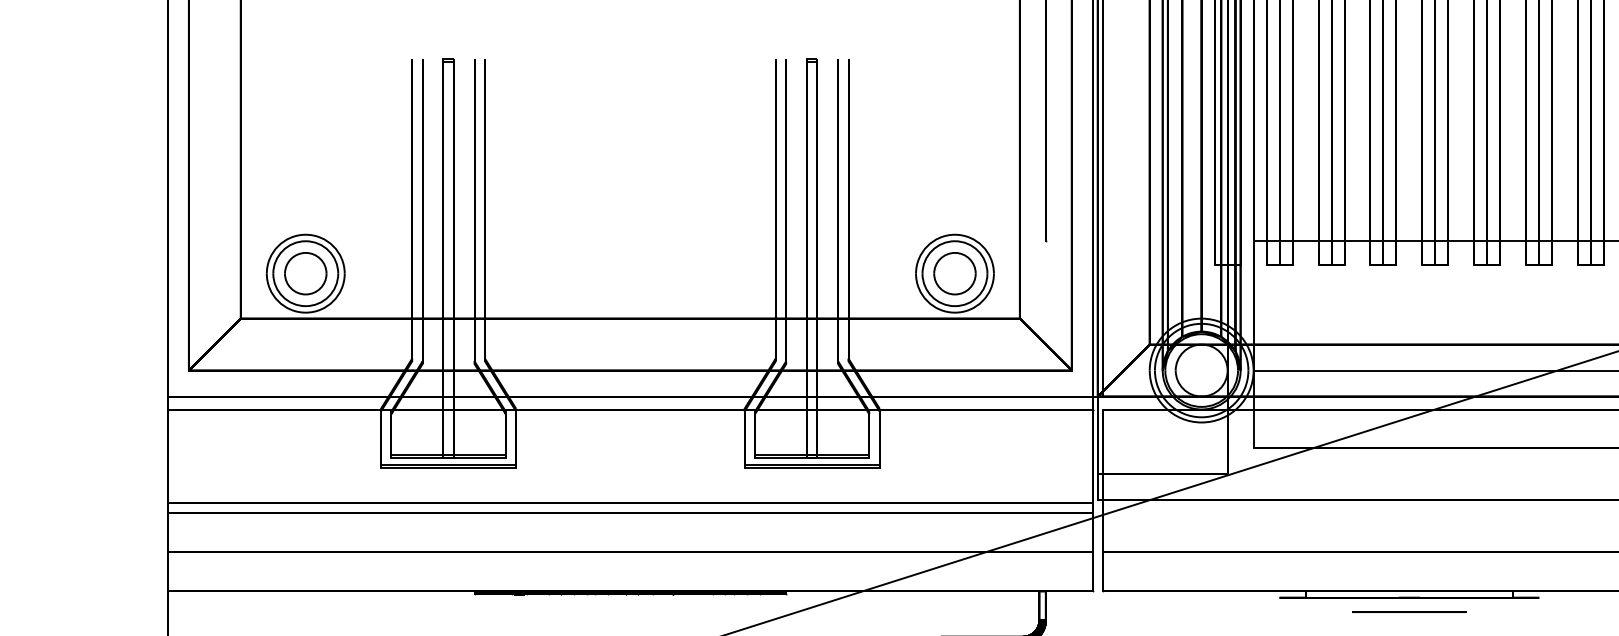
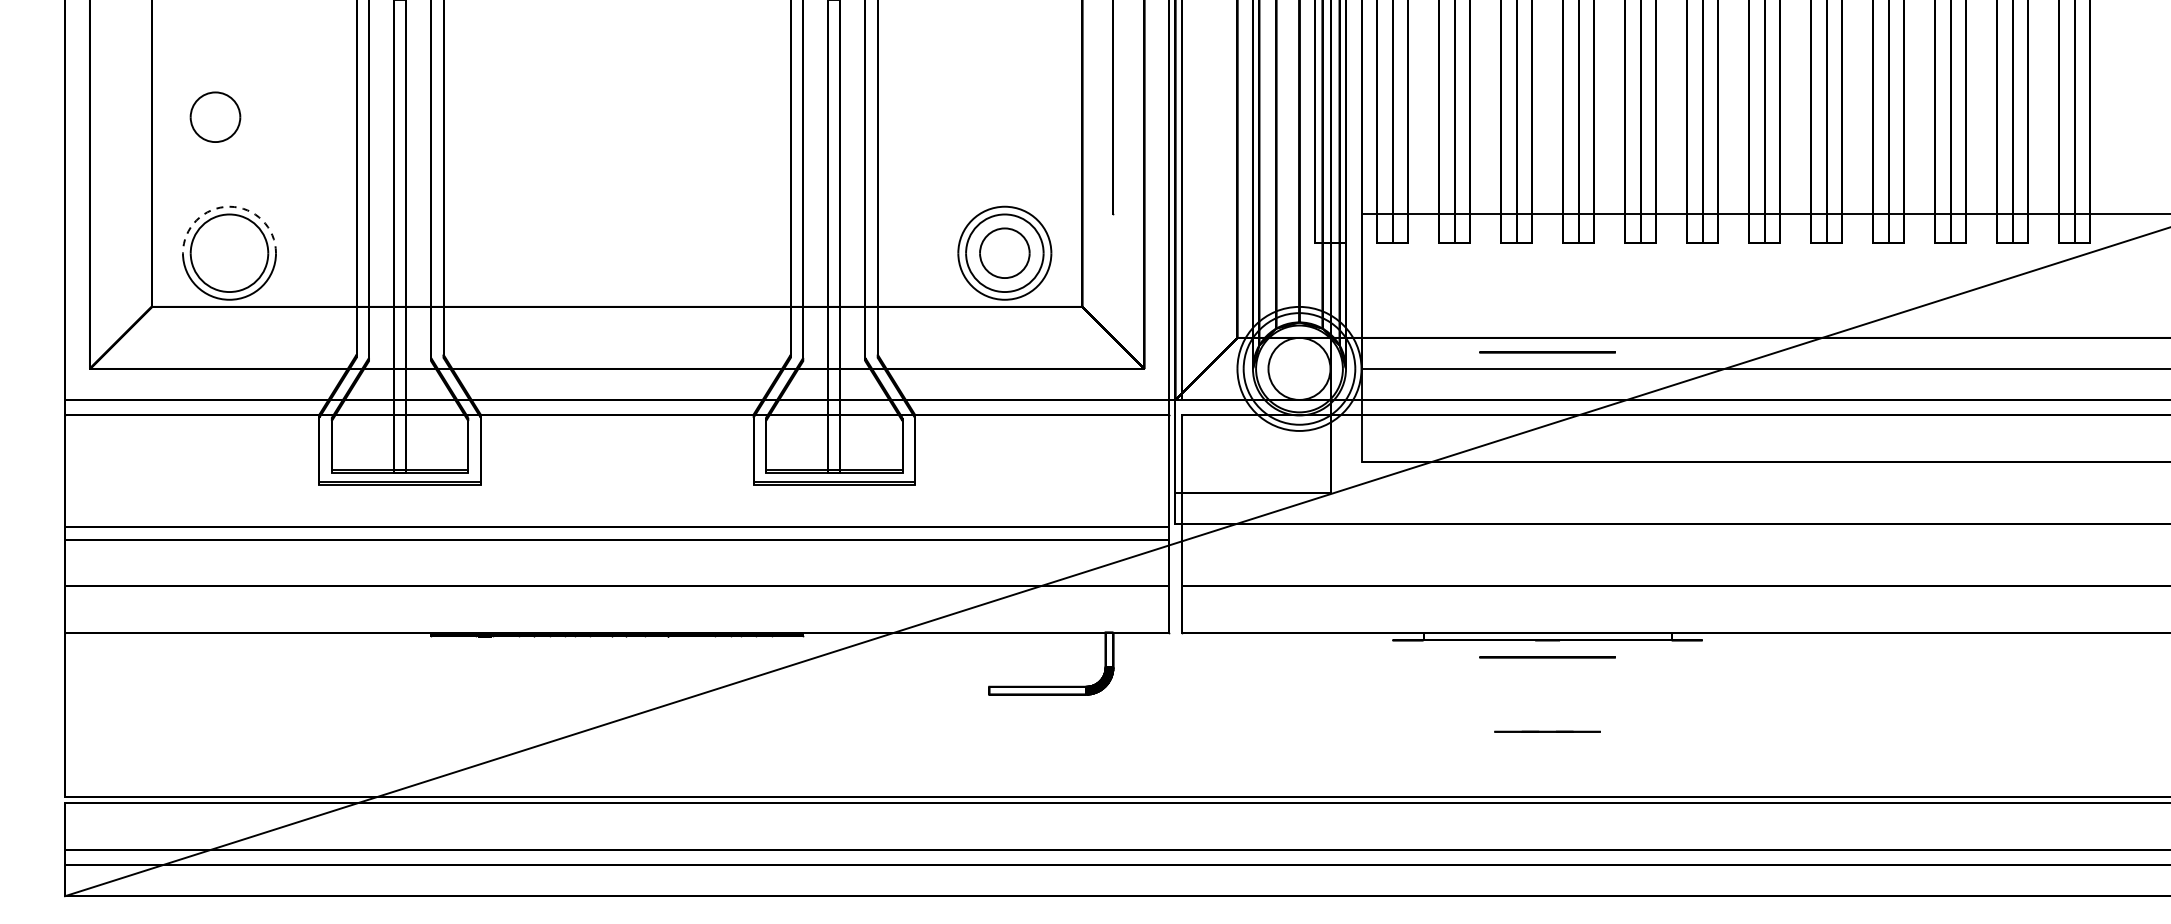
arc: (305, 234) -> (229, 206), solid -> dashed
part: (305, 273) -> (215, 116), moved
circle: (1409, 356) -> (1547, 352), added

